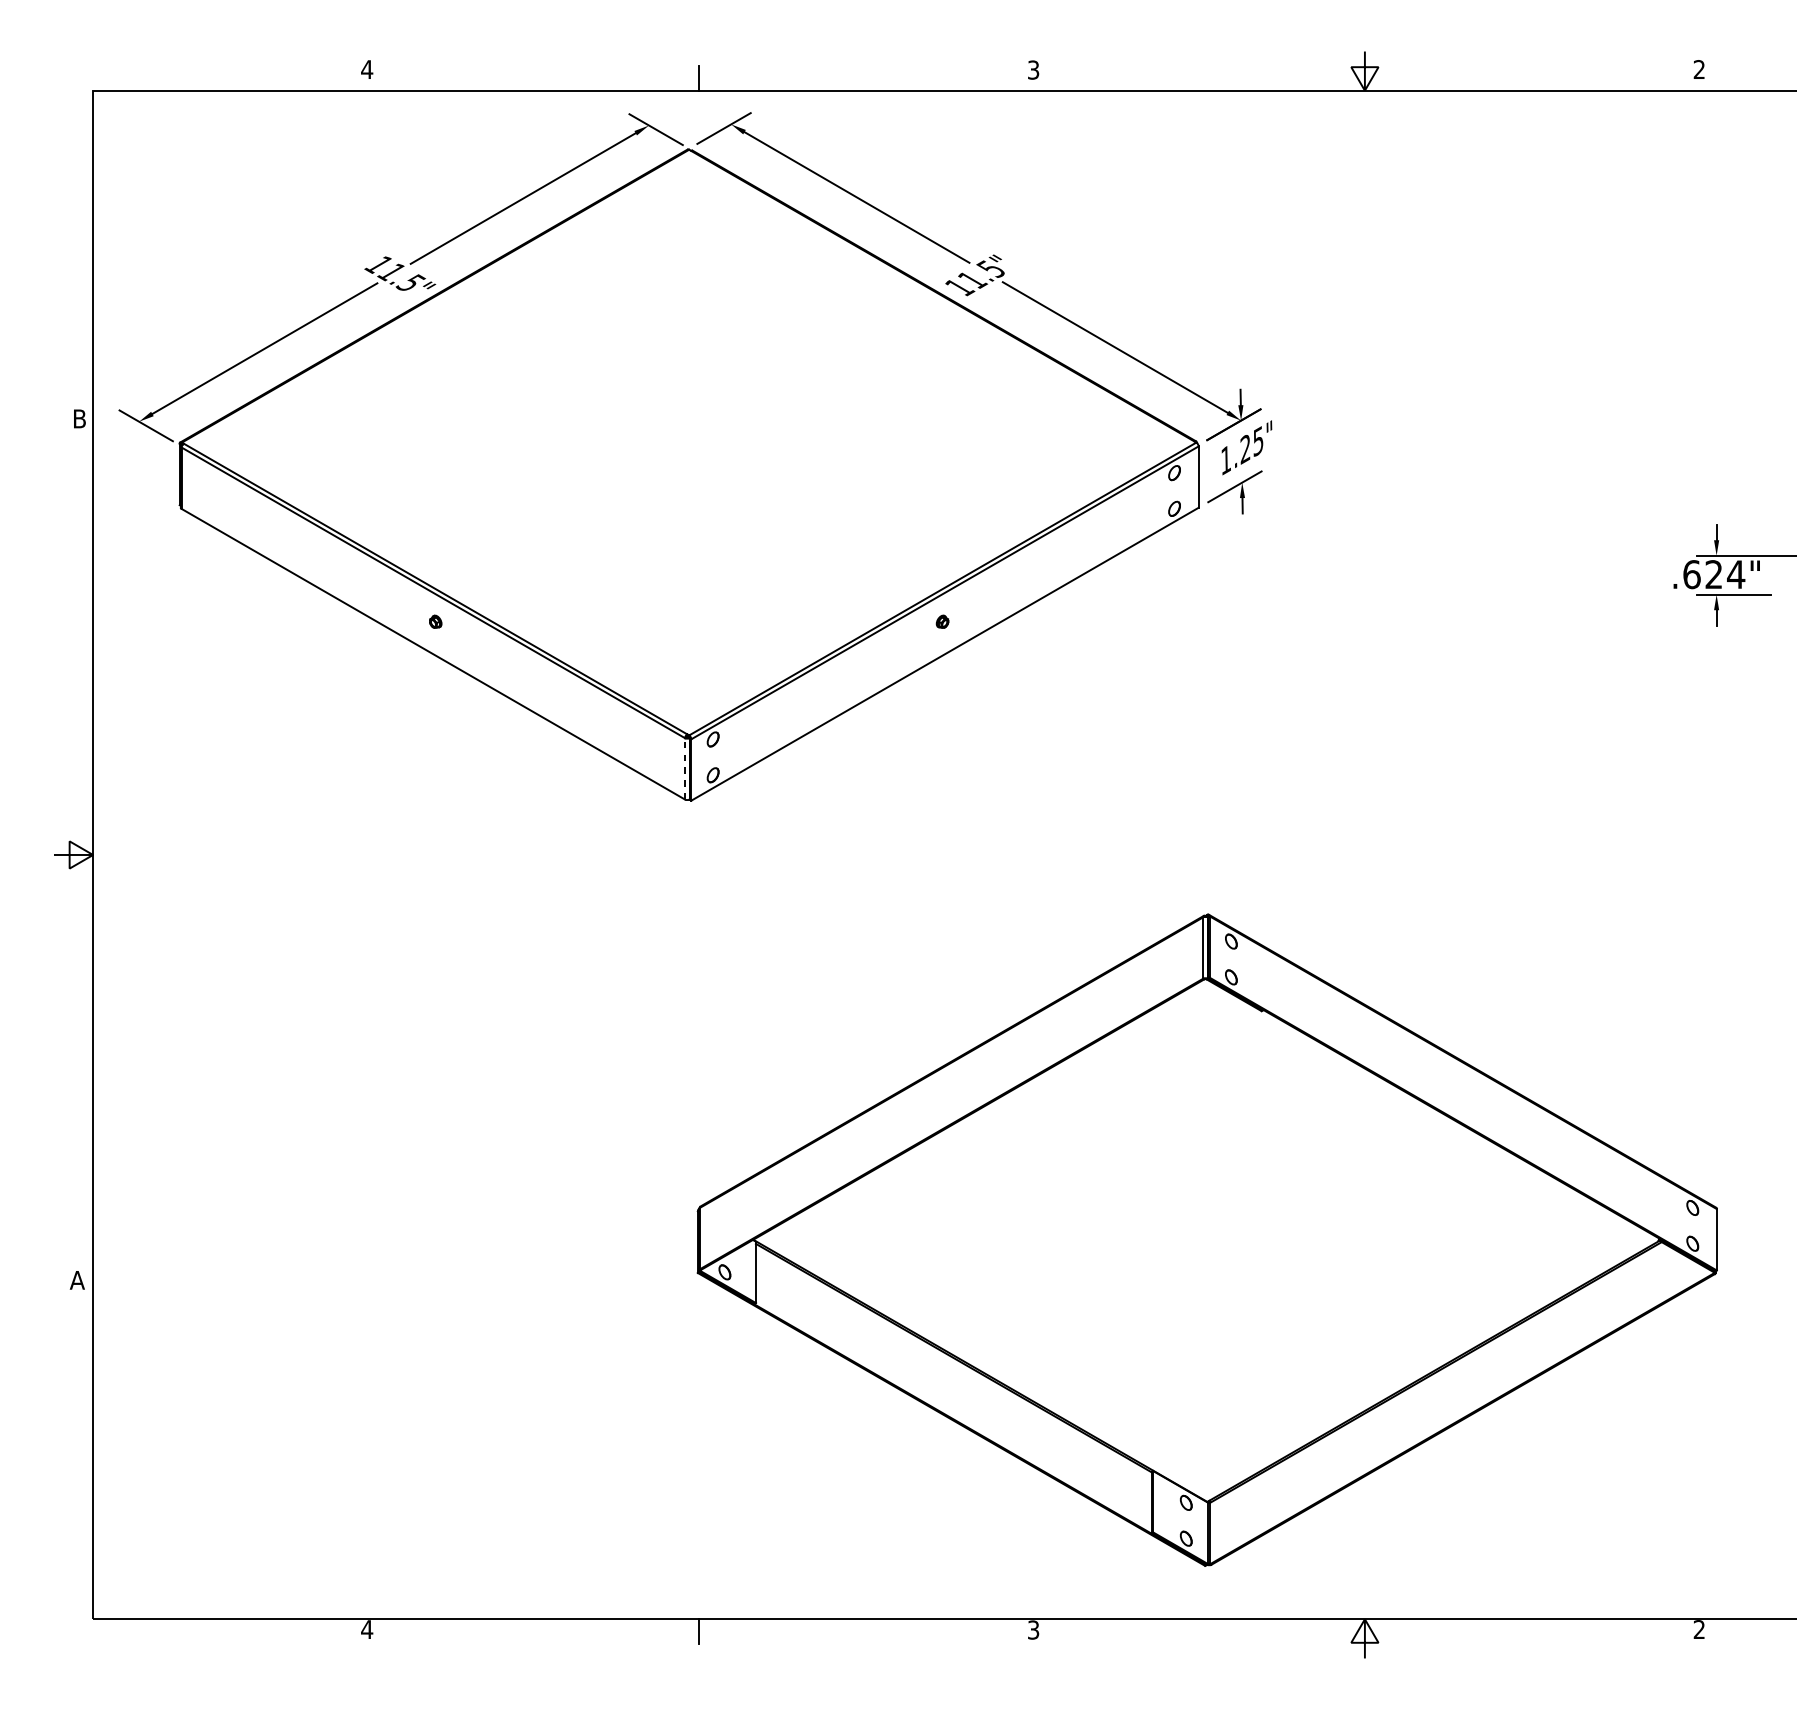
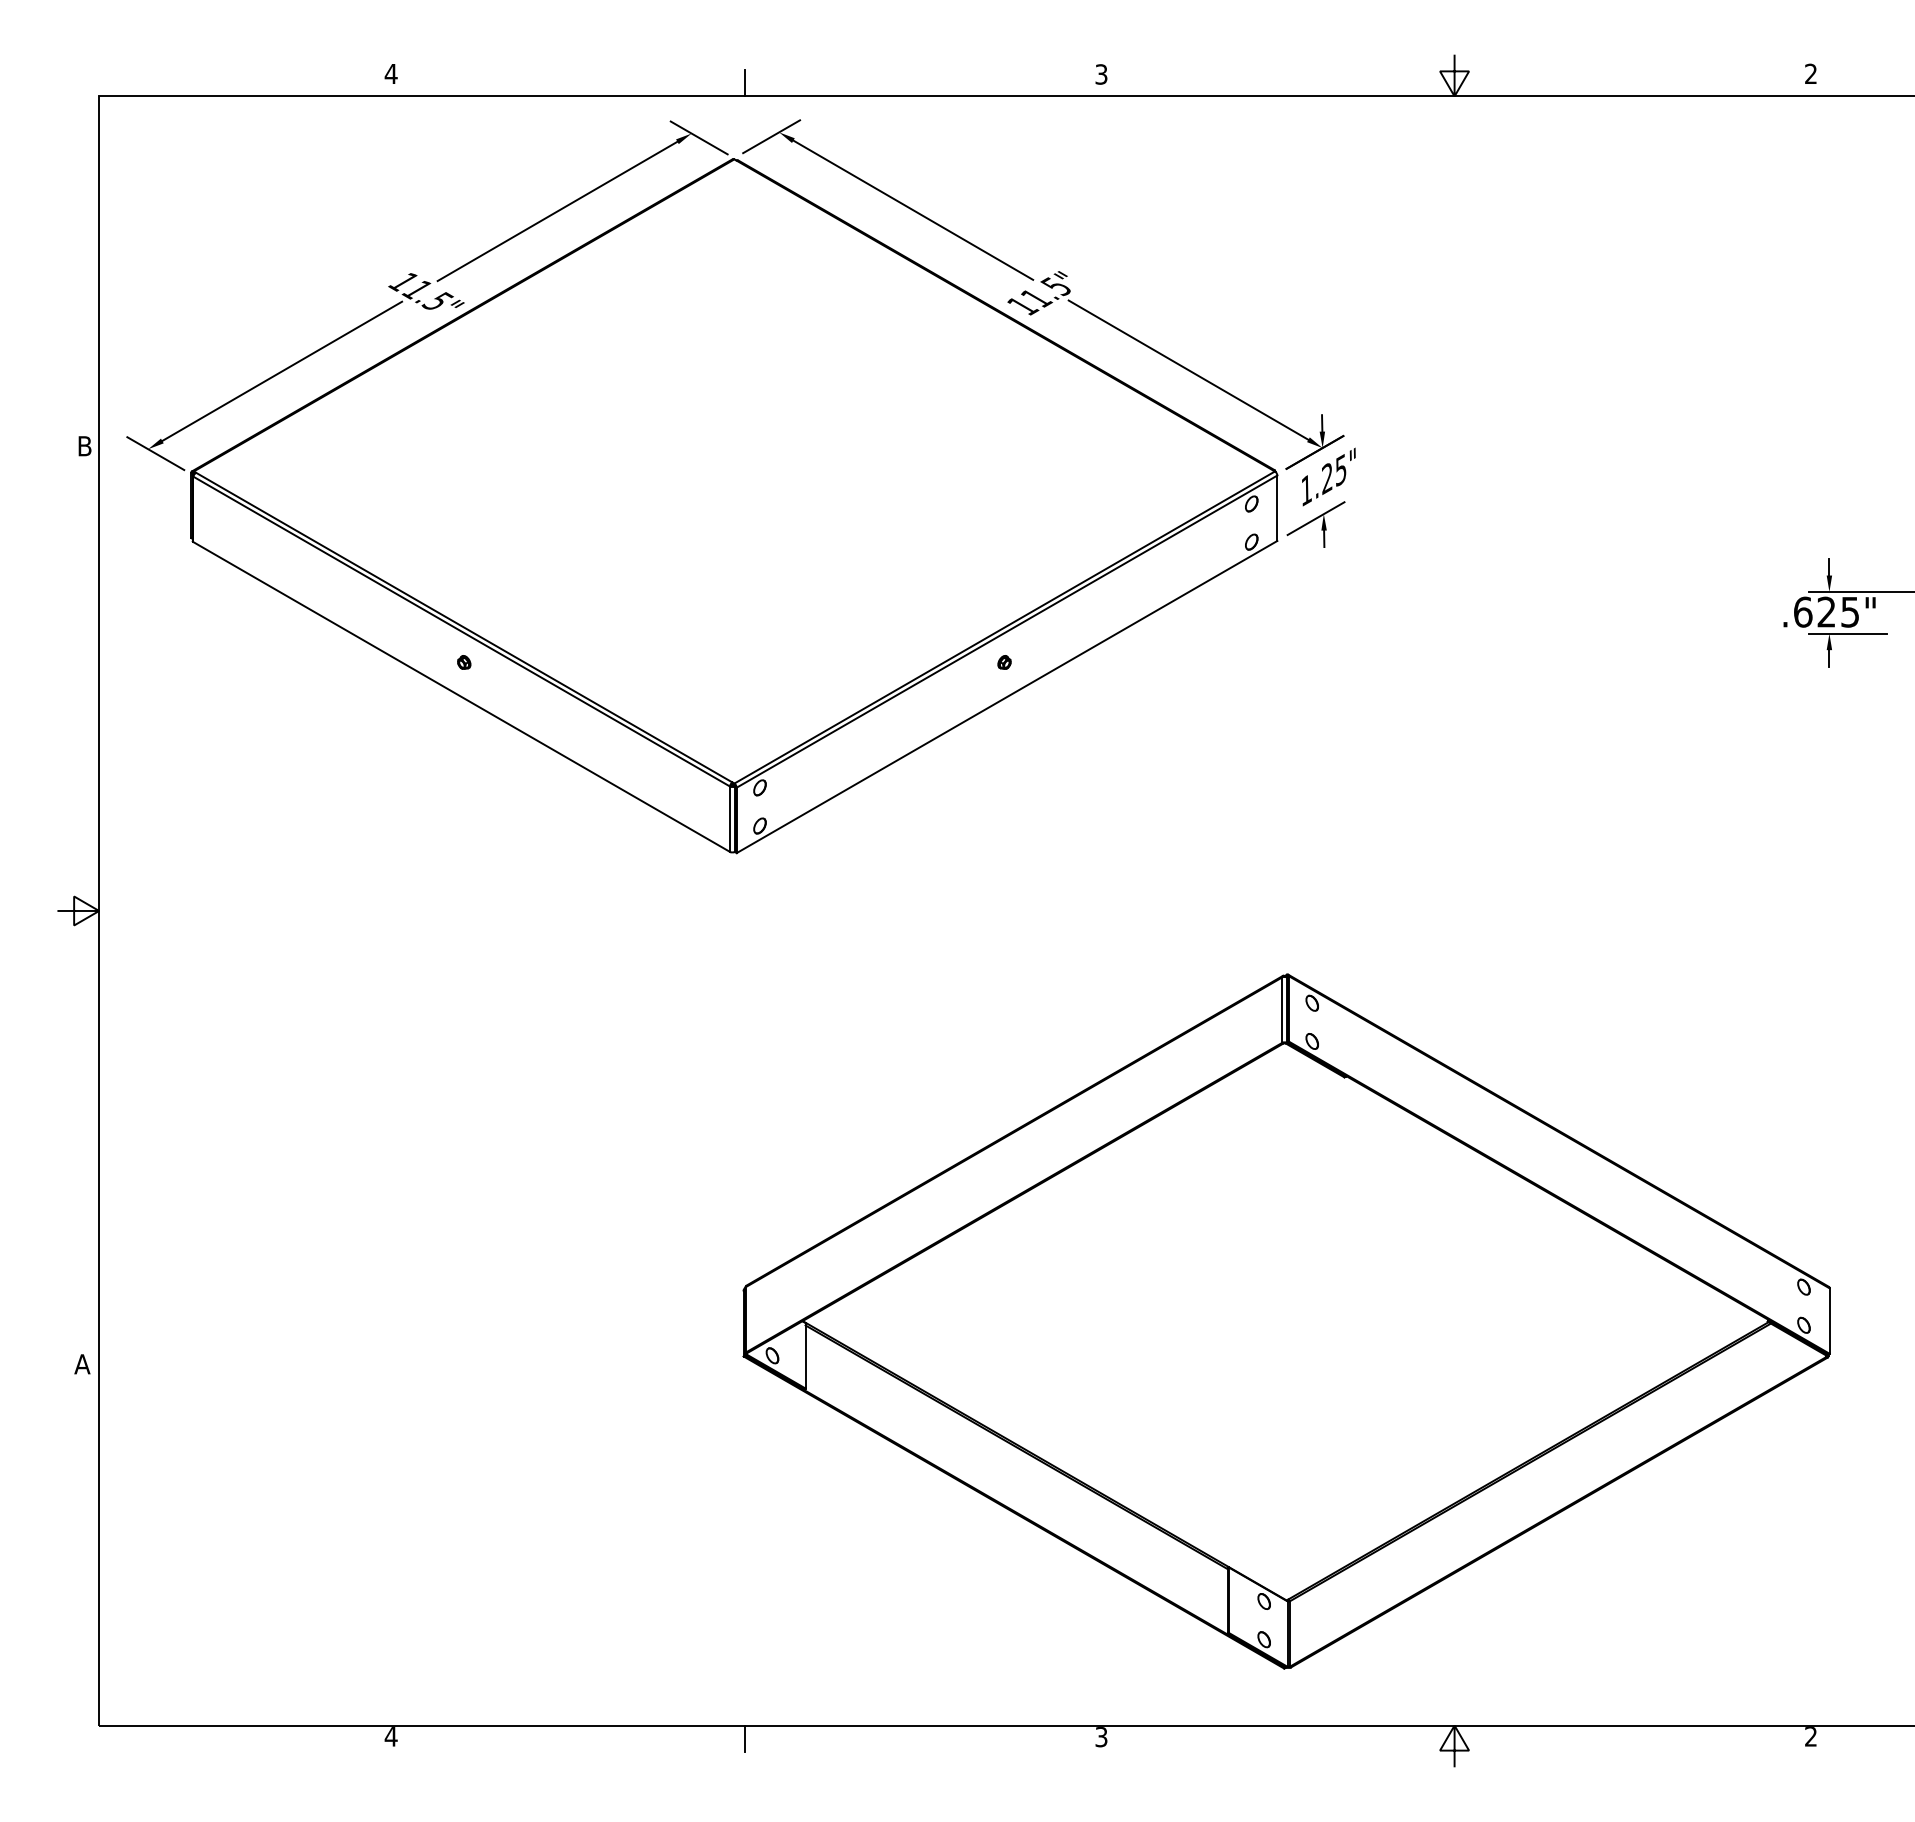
text: (1736, 574) -> (1850, 612), .624" -> .625"
line: (685, 769) -> (730, 819), dashed -> solid

